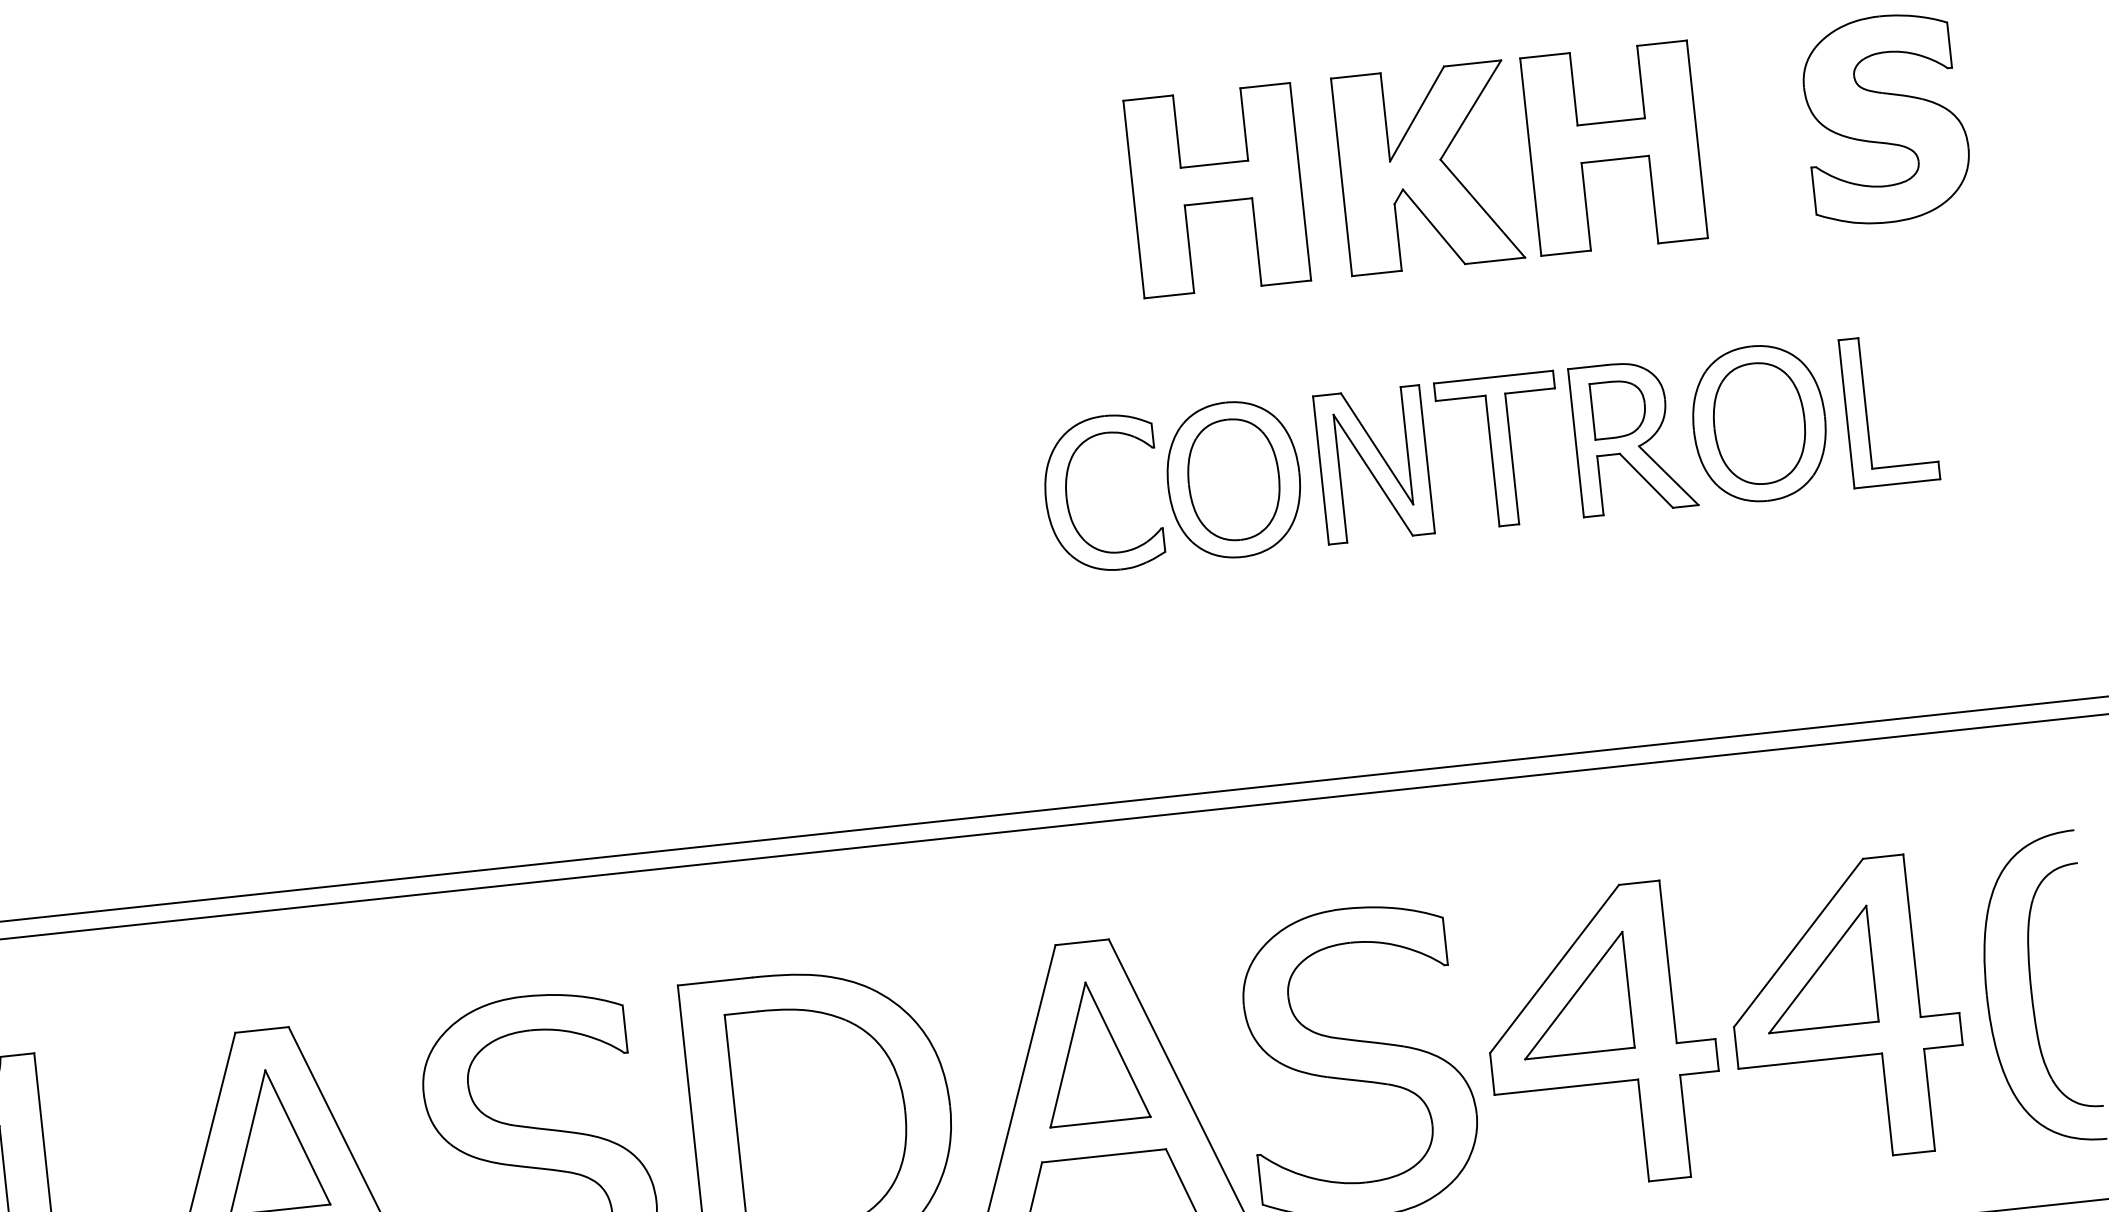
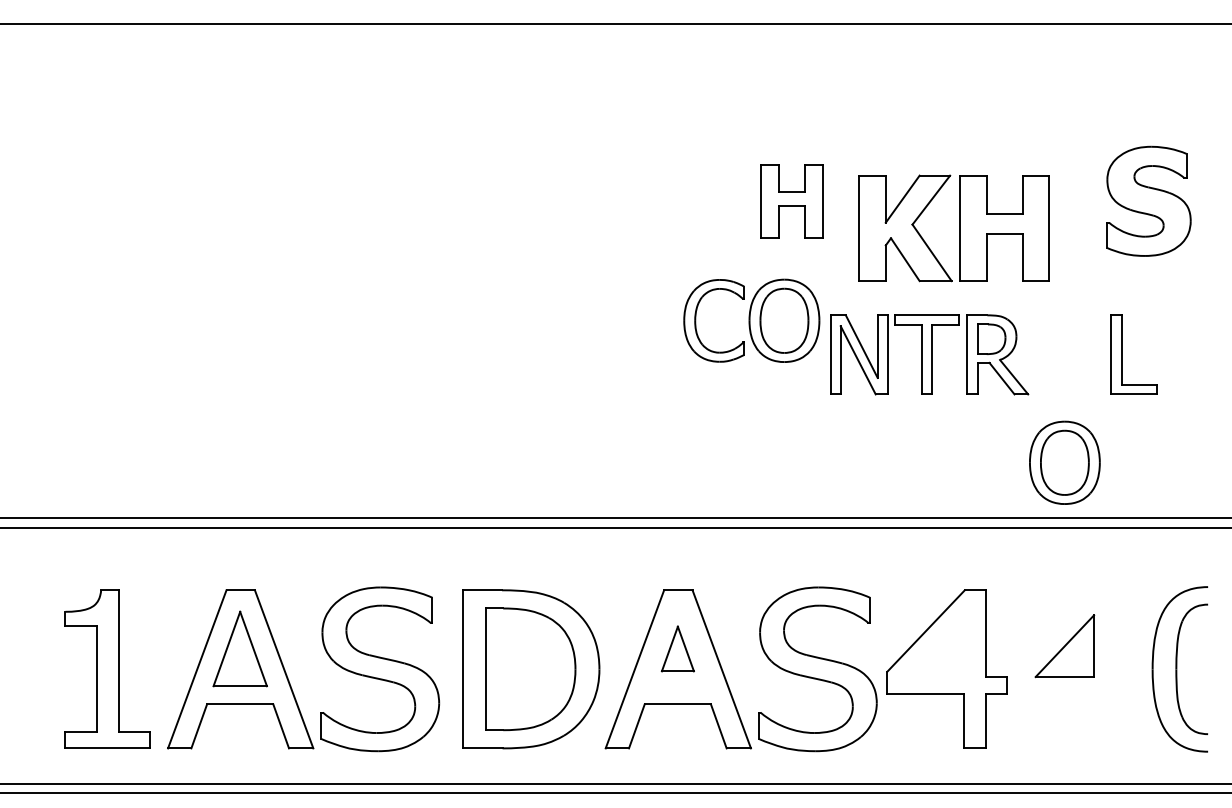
part: (1518, 158) -> (953, 228), moved
part: (1216, 190) -> (791, 201), size x0.7
part: (1758, 423) -> (1064, 462), moved
part: (1172, 485) -> (751, 320), moved
part: (1573, 996) -> (934, 646), removed
part: (1844, 1009) -> (1076, 668), removed
part: (1092, 1051) -> (677, 648), size x0.6

